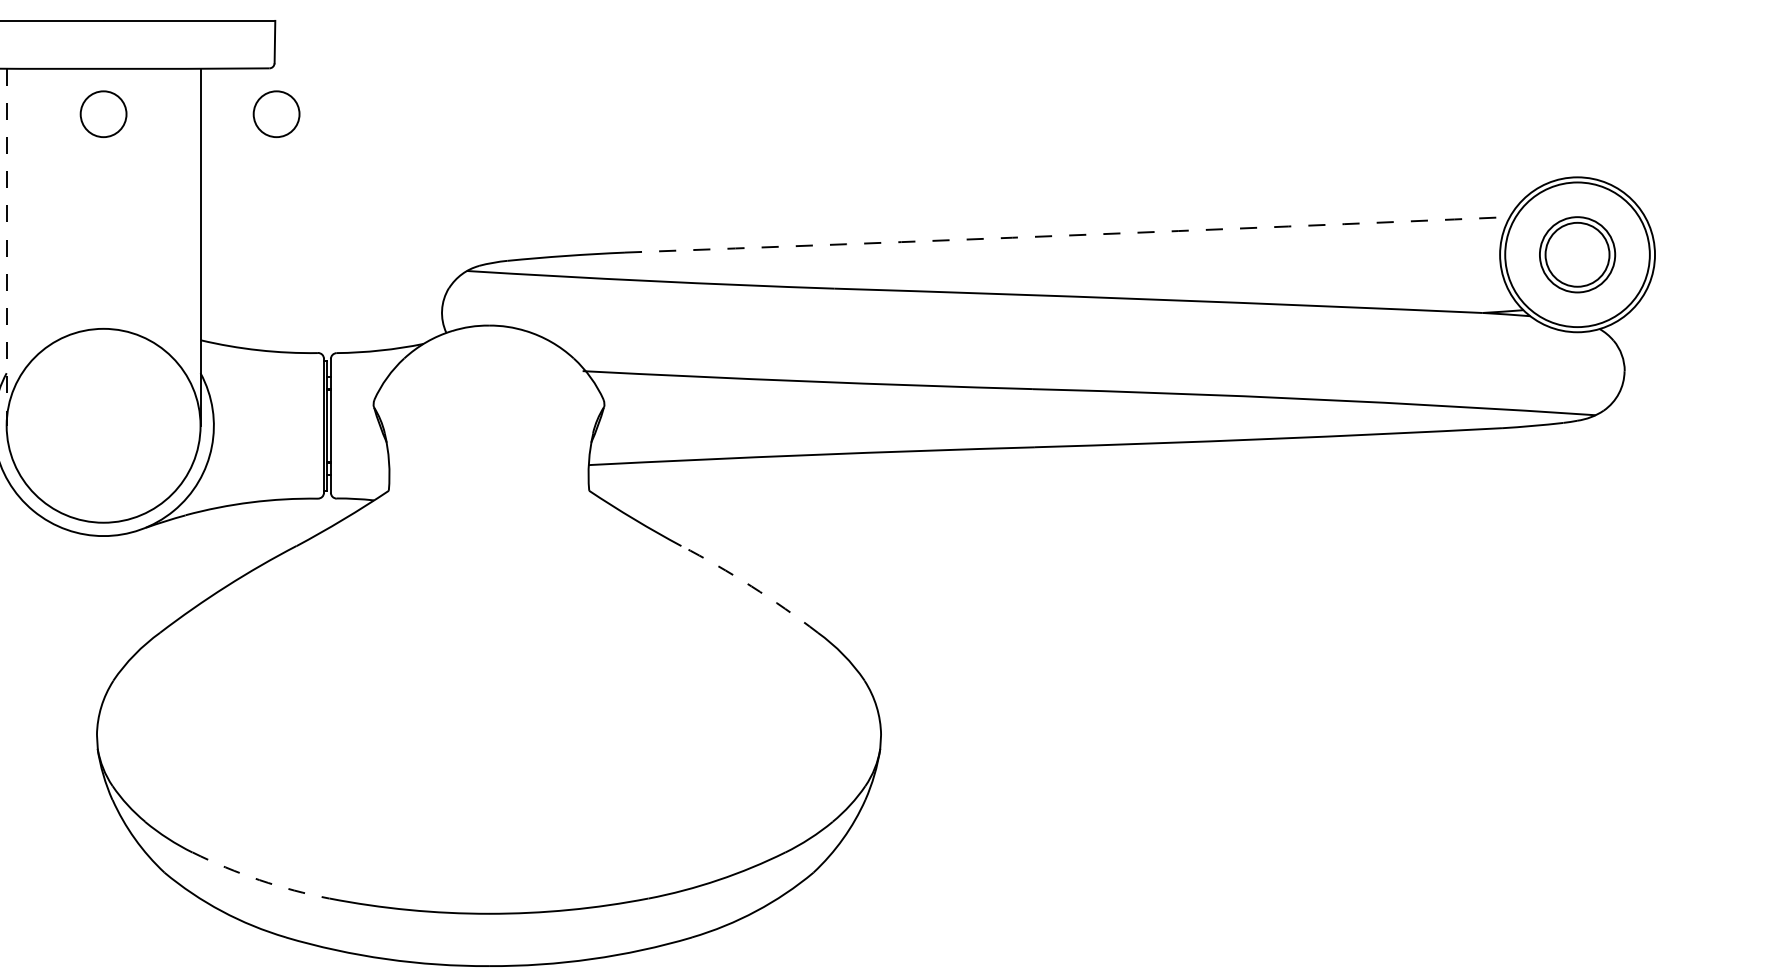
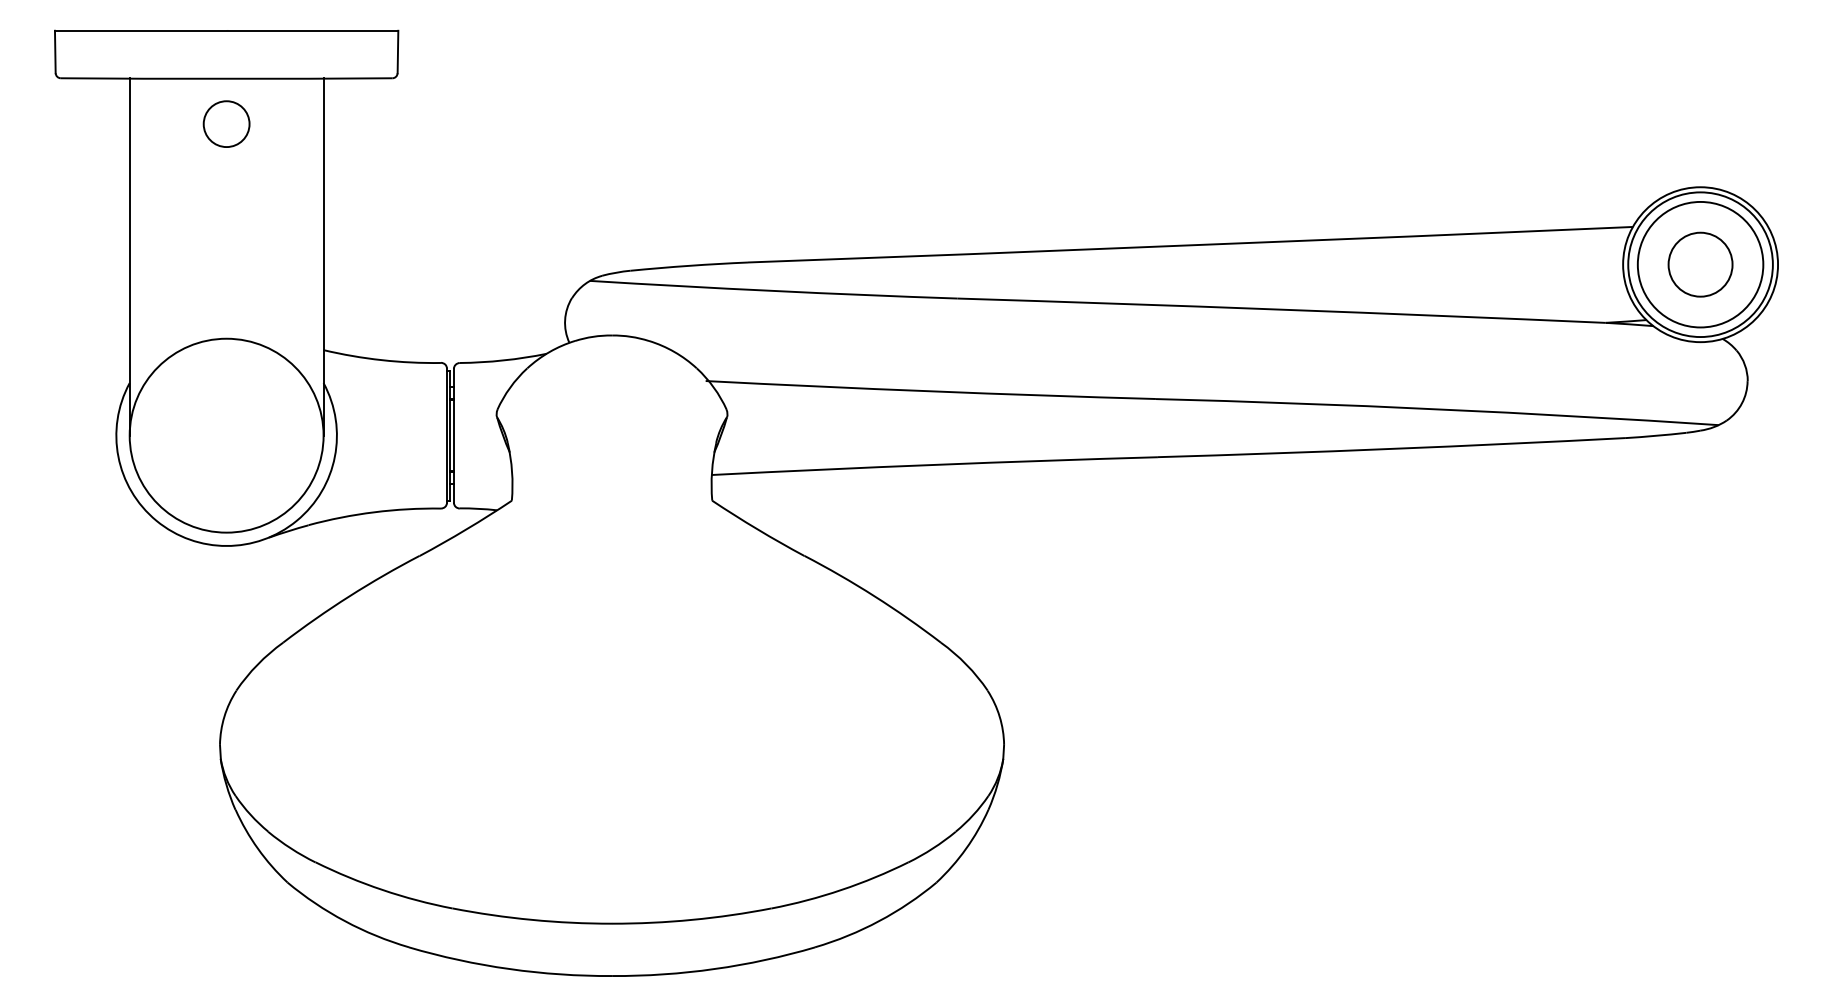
circle: (276, 113) -> (399, 123), removed
arc: (1067, 235) -> (1190, 245), dashed -> solid
line: (6, 247) -> (129, 257), dashed -> solid
circle: (1577, 254) -> (1700, 264), size x1.67
arc: (751, 586) -> (874, 596), dashed -> solid
arc: (259, 879) -> (382, 889), dashed -> solid

